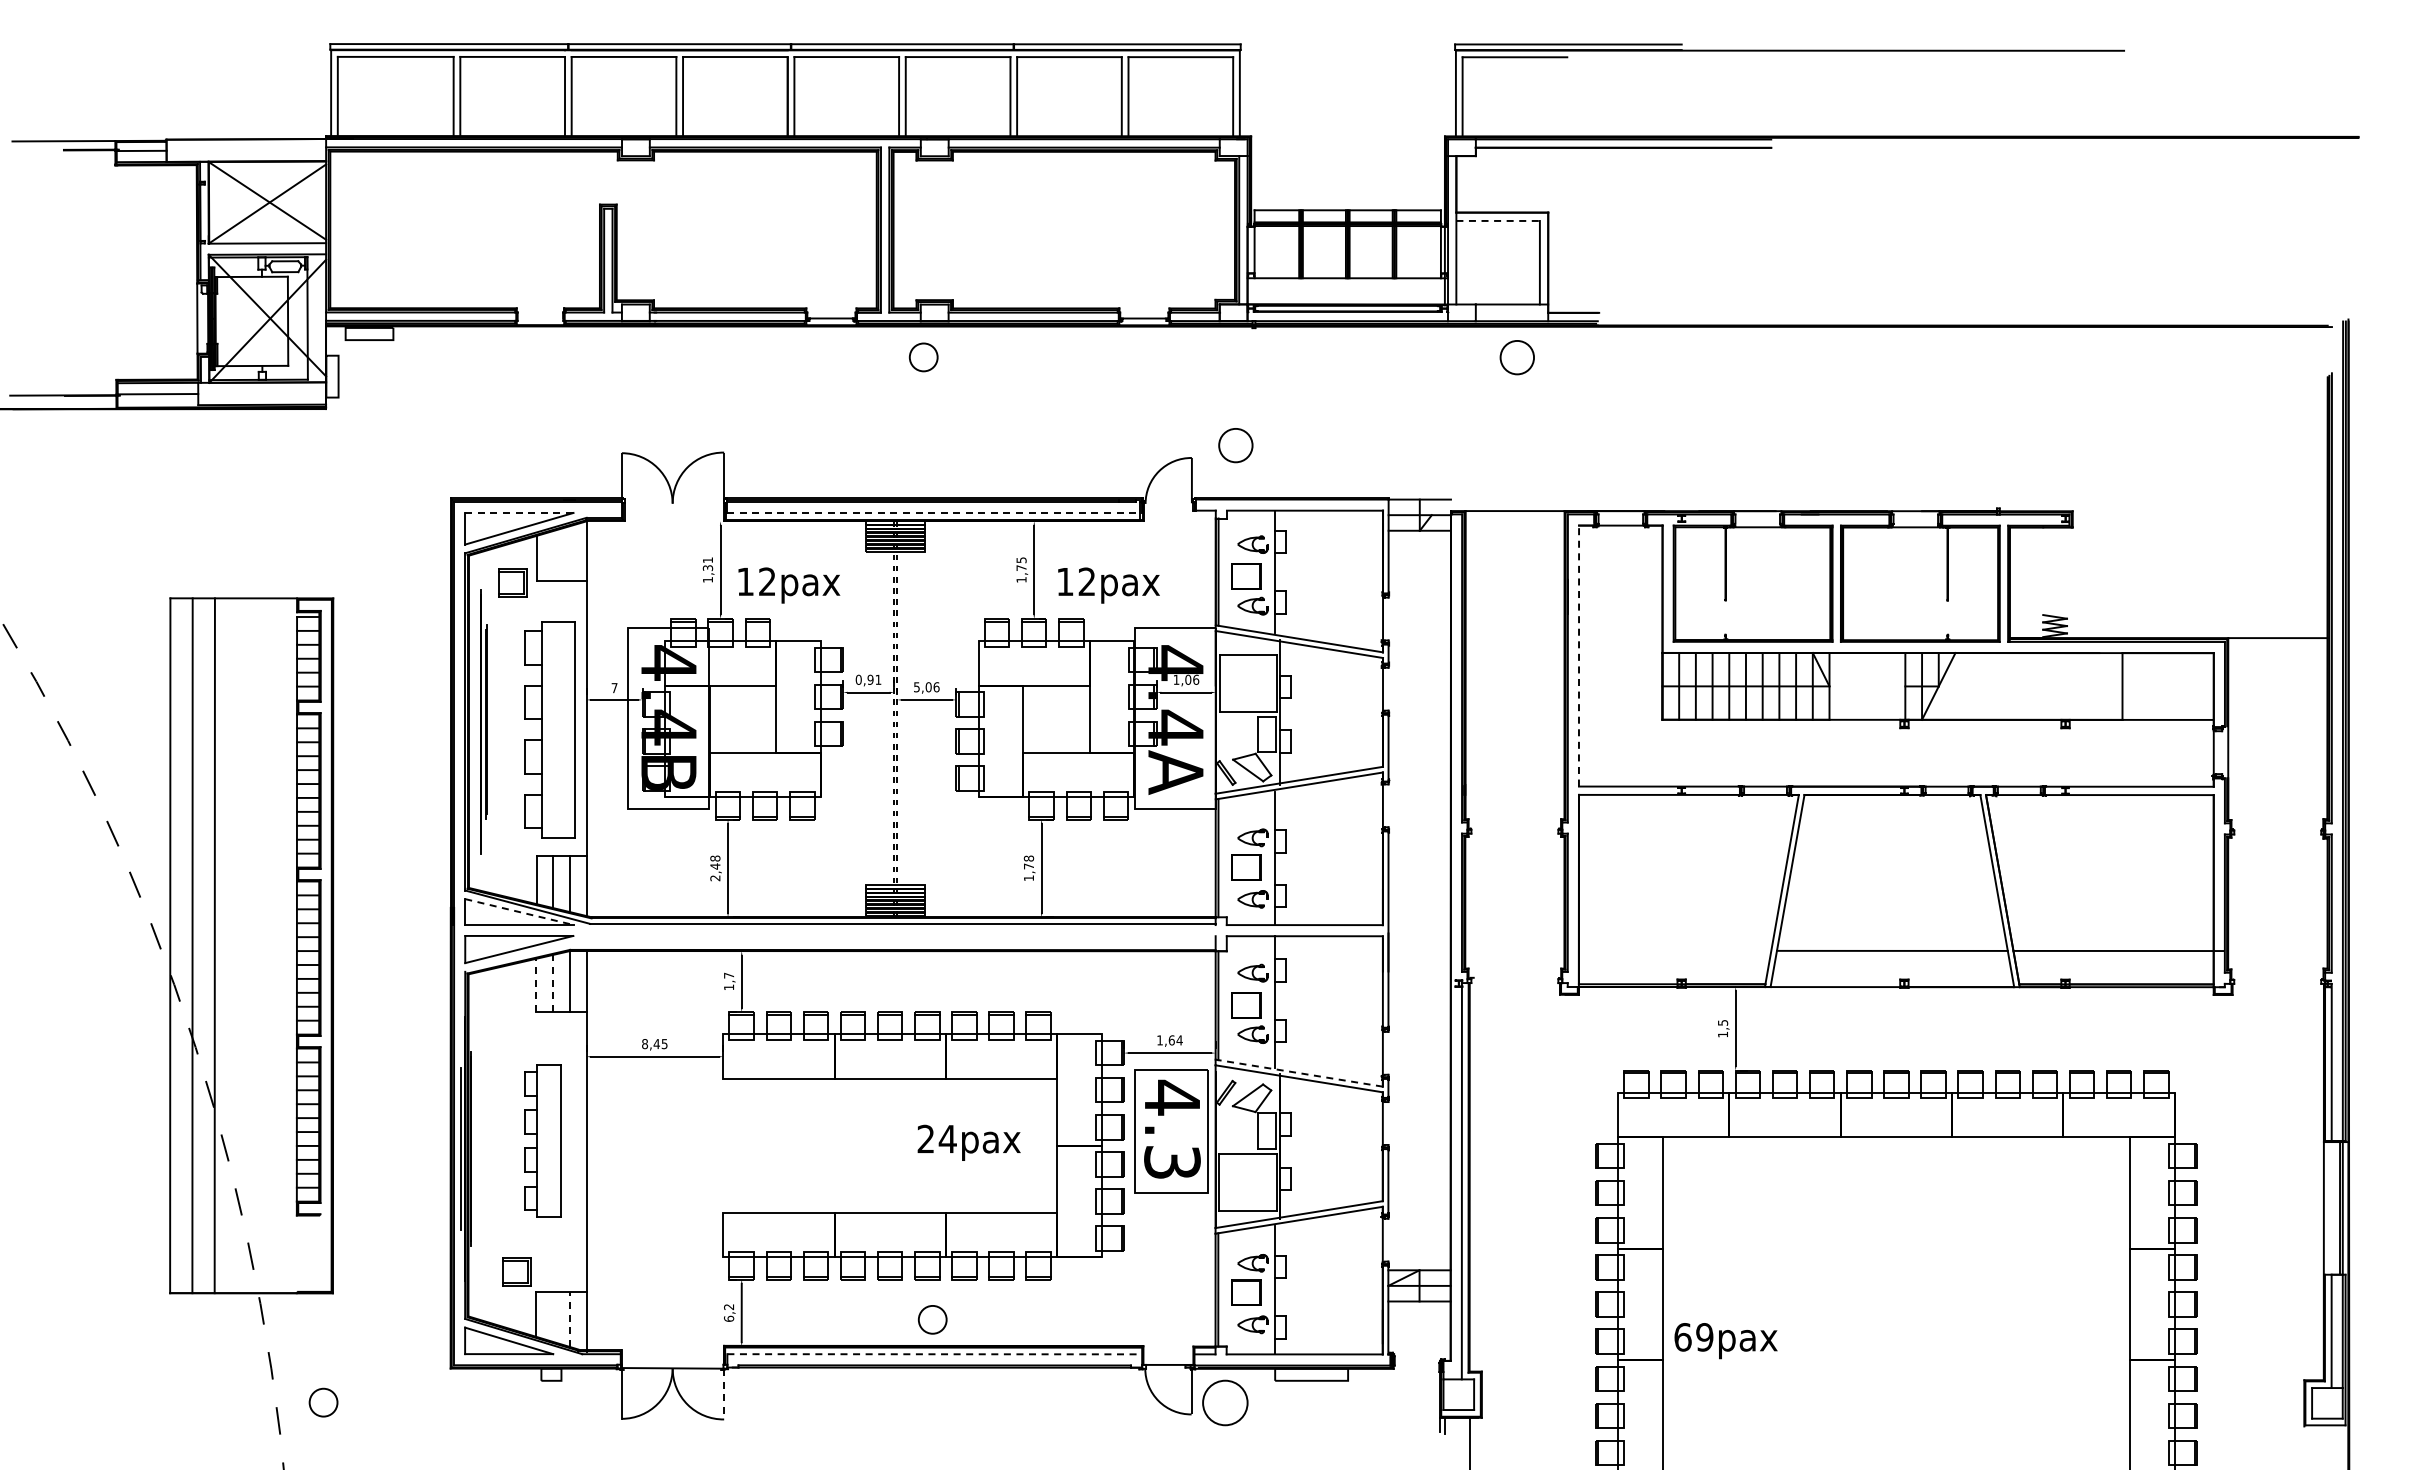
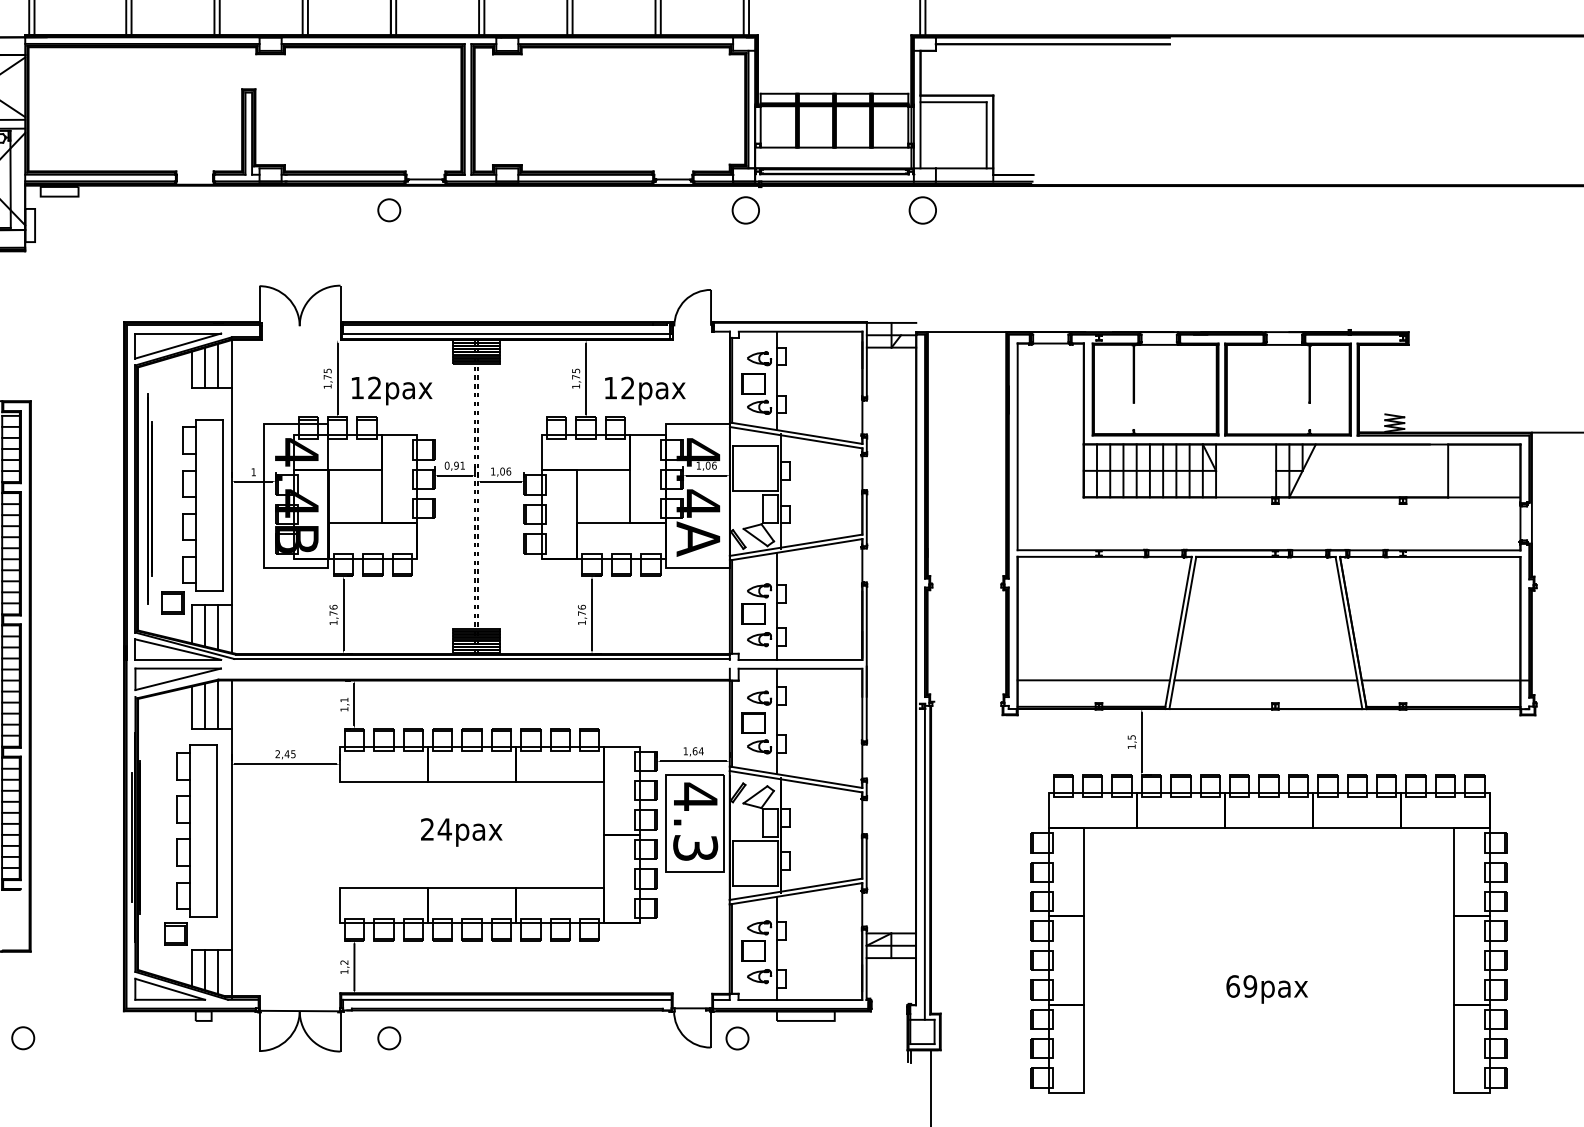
line: (1498, 220) -> (953, 101), dashed -> solid
circle: (923, 357) -> (389, 210), moved
circle: (1516, 357) -> (922, 210), moved
circle: (1235, 445) -> (745, 210), moved
line: (519, 512) -> (178, 333), dashed -> solid
line: (934, 512) -> (507, 333), dashed -> solid
line: (569, 553) -> (218, 365), added
line: (553, 556) -> (205, 368), added
text: (707, 563) -> (327, 373), 1,31 -> 1,75
part: (512, 582) -> (172, 602), moved
line: (1579, 655) -> (1018, 446), dashed -> solid
text: (916, 687) -> (492, 471), 5,06 -> 1,06
text: (614, 688) -> (253, 472), 7 -> 1
text: (1028, 858) -> (581, 607), 1,78 -> 1,76
text: (715, 868) -> (333, 615), 2,48 -> 1,76
line: (519, 912) -> (178, 649), dashed -> solid
line: (1674, 950) -> (1093, 680), added
text: (729, 975) -> (344, 699), 1,7 -> 1,1
line: (553, 982) -> (205, 705), dashed -> solid
line: (536, 984) -> (191, 707), dashed -> solid
text: (645, 1044) -> (278, 754), 8,45 -> 2,45
line: (1299, 1073) -> (796, 777), dashed -> solid
part: (542, 1140) -> (196, 830), size x1.43
text: (968, 1142) -> (461, 832), moved
line: (553, 1316) -> (205, 969), added
text: (729, 1318) -> (344, 971), 6,2 -> 1,2
line: (569, 1319) -> (218, 972), dashed -> solid
circle: (932, 1319) -> (389, 1038), moved
text: (1725, 1341) -> (1266, 989), moved
line: (935, 1354) -> (507, 1000), dashed -> solid
line: (724, 1394) -> (340, 1031), dashed -> solid
circle: (1225, 1402) -> (737, 1038), size x0.62

